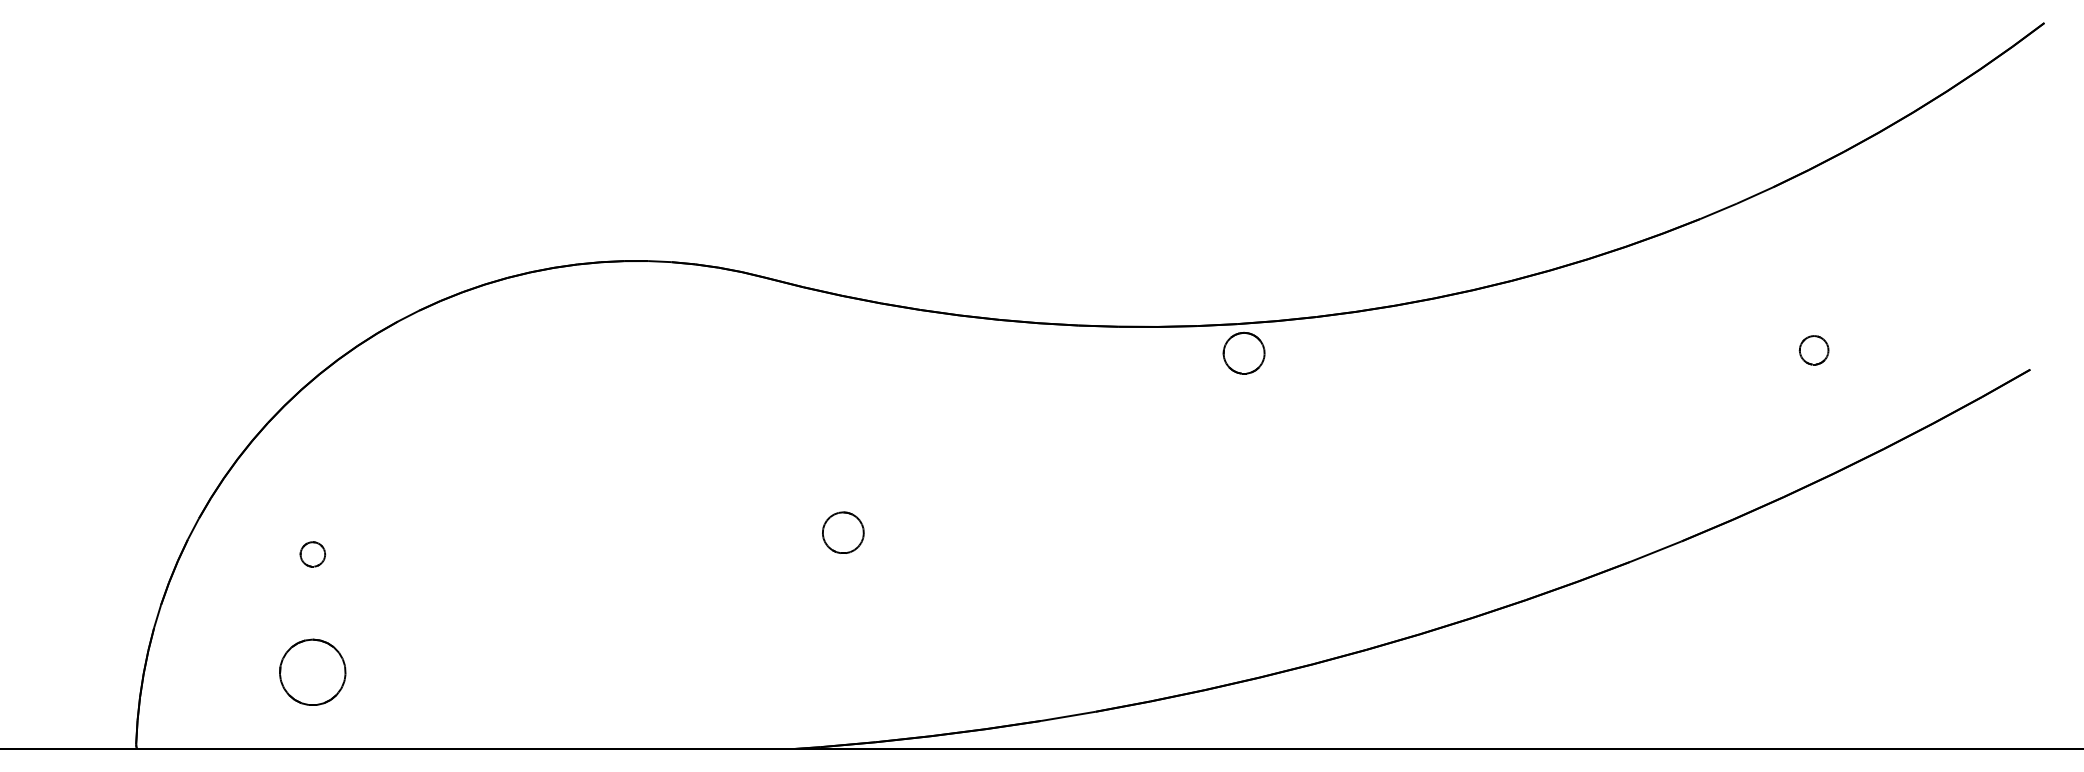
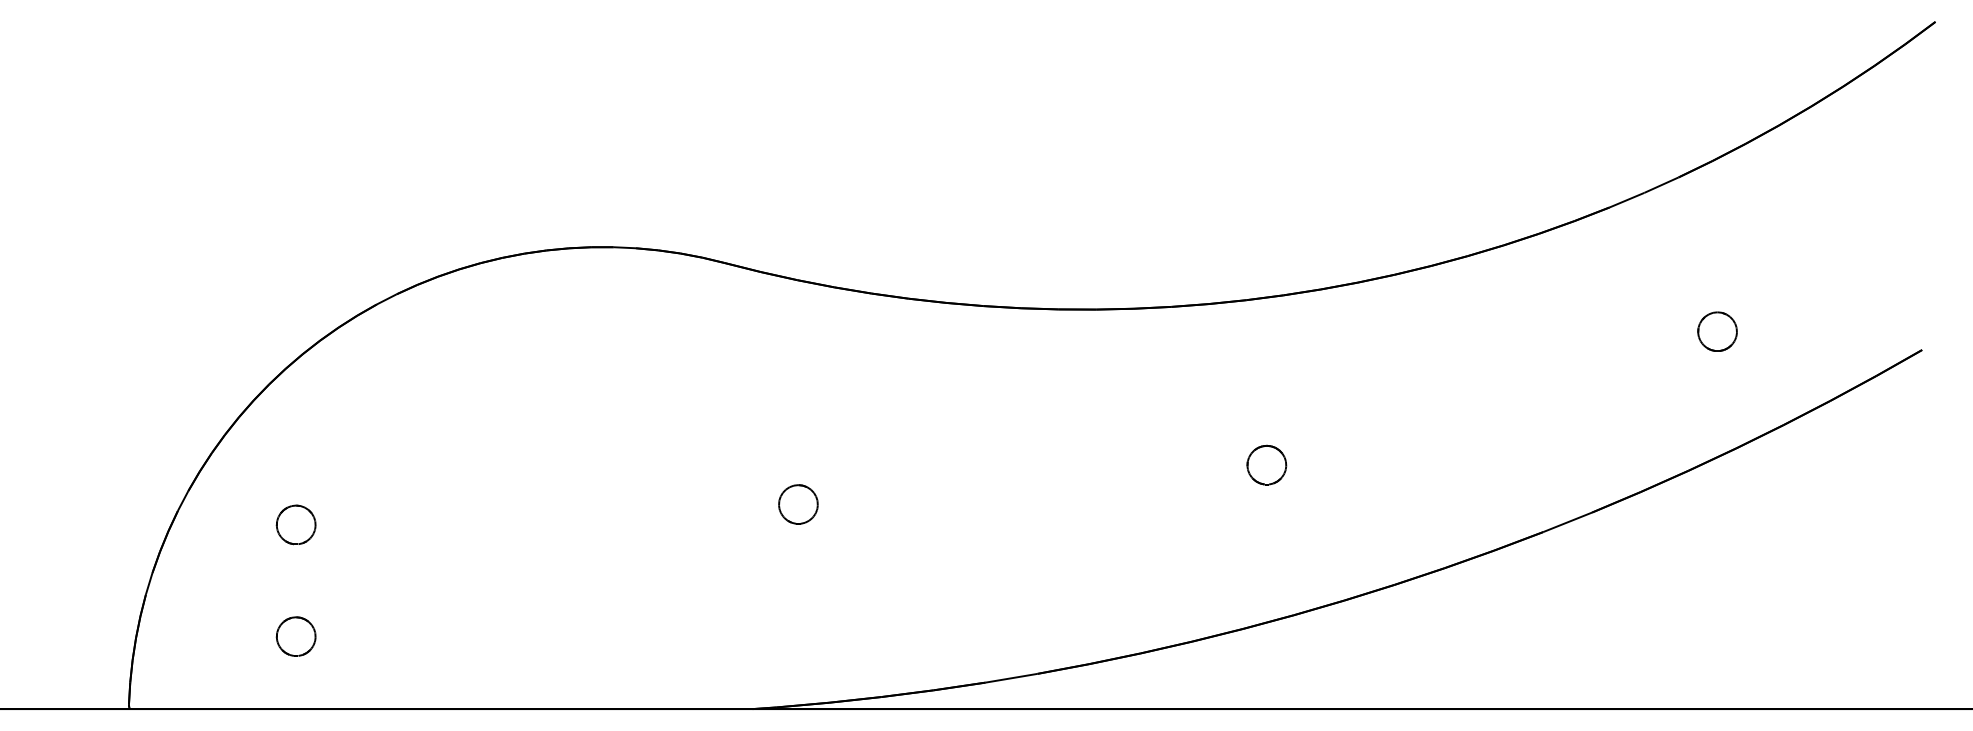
part: (1813, 350) -> (1716, 331), size x1.43
part: (1243, 352) -> (1266, 464), moved
part: (312, 554) -> (295, 525), size x1.67
part: (312, 672) -> (295, 636), size x0.62

